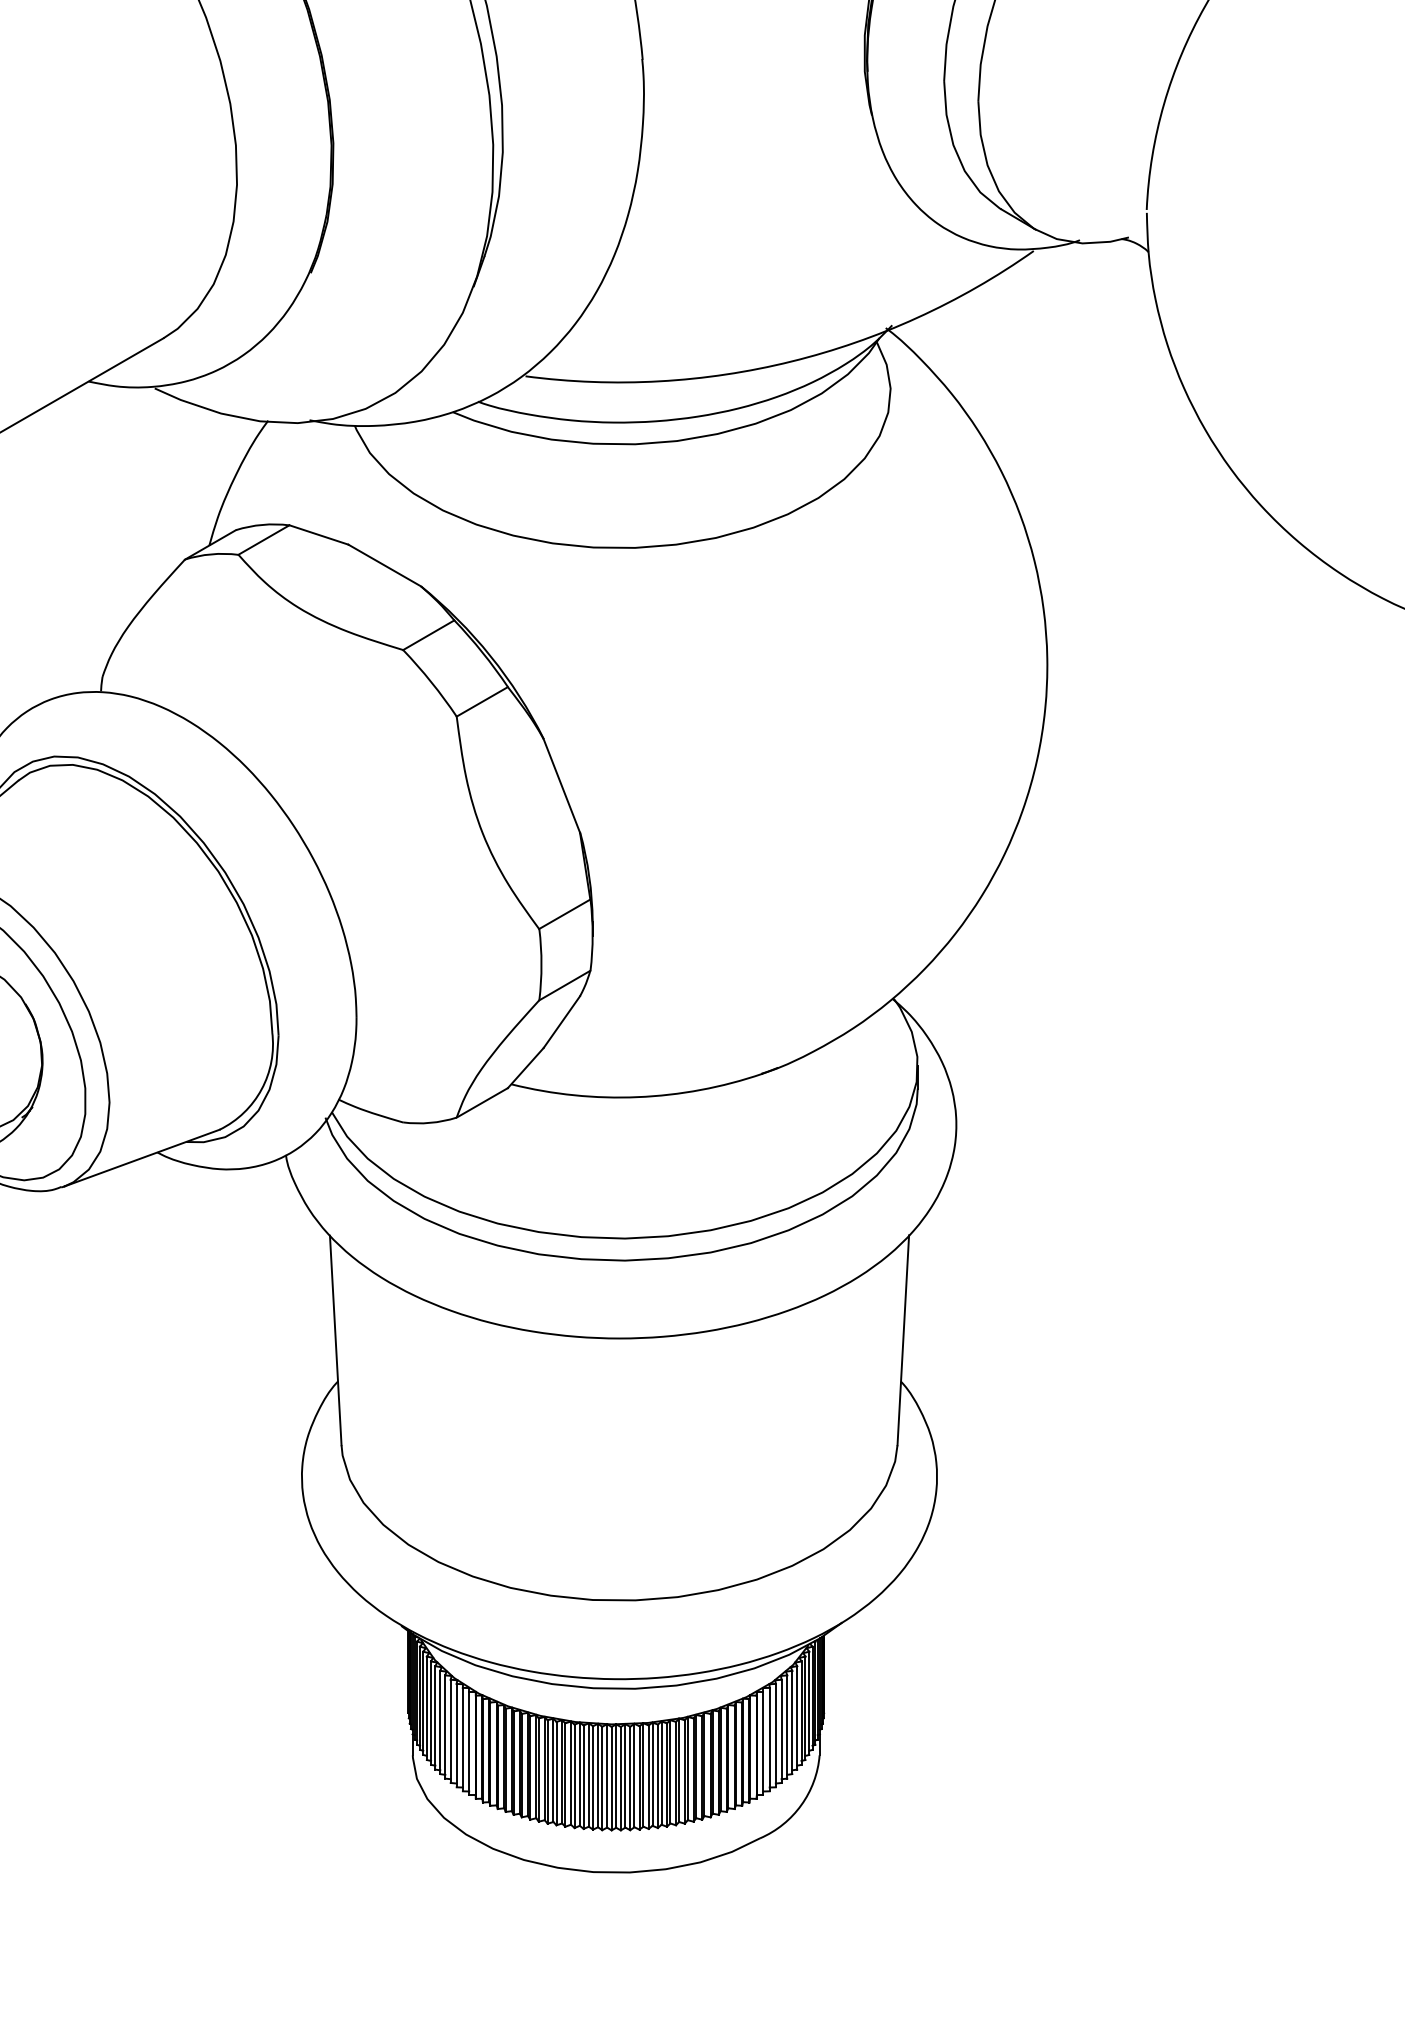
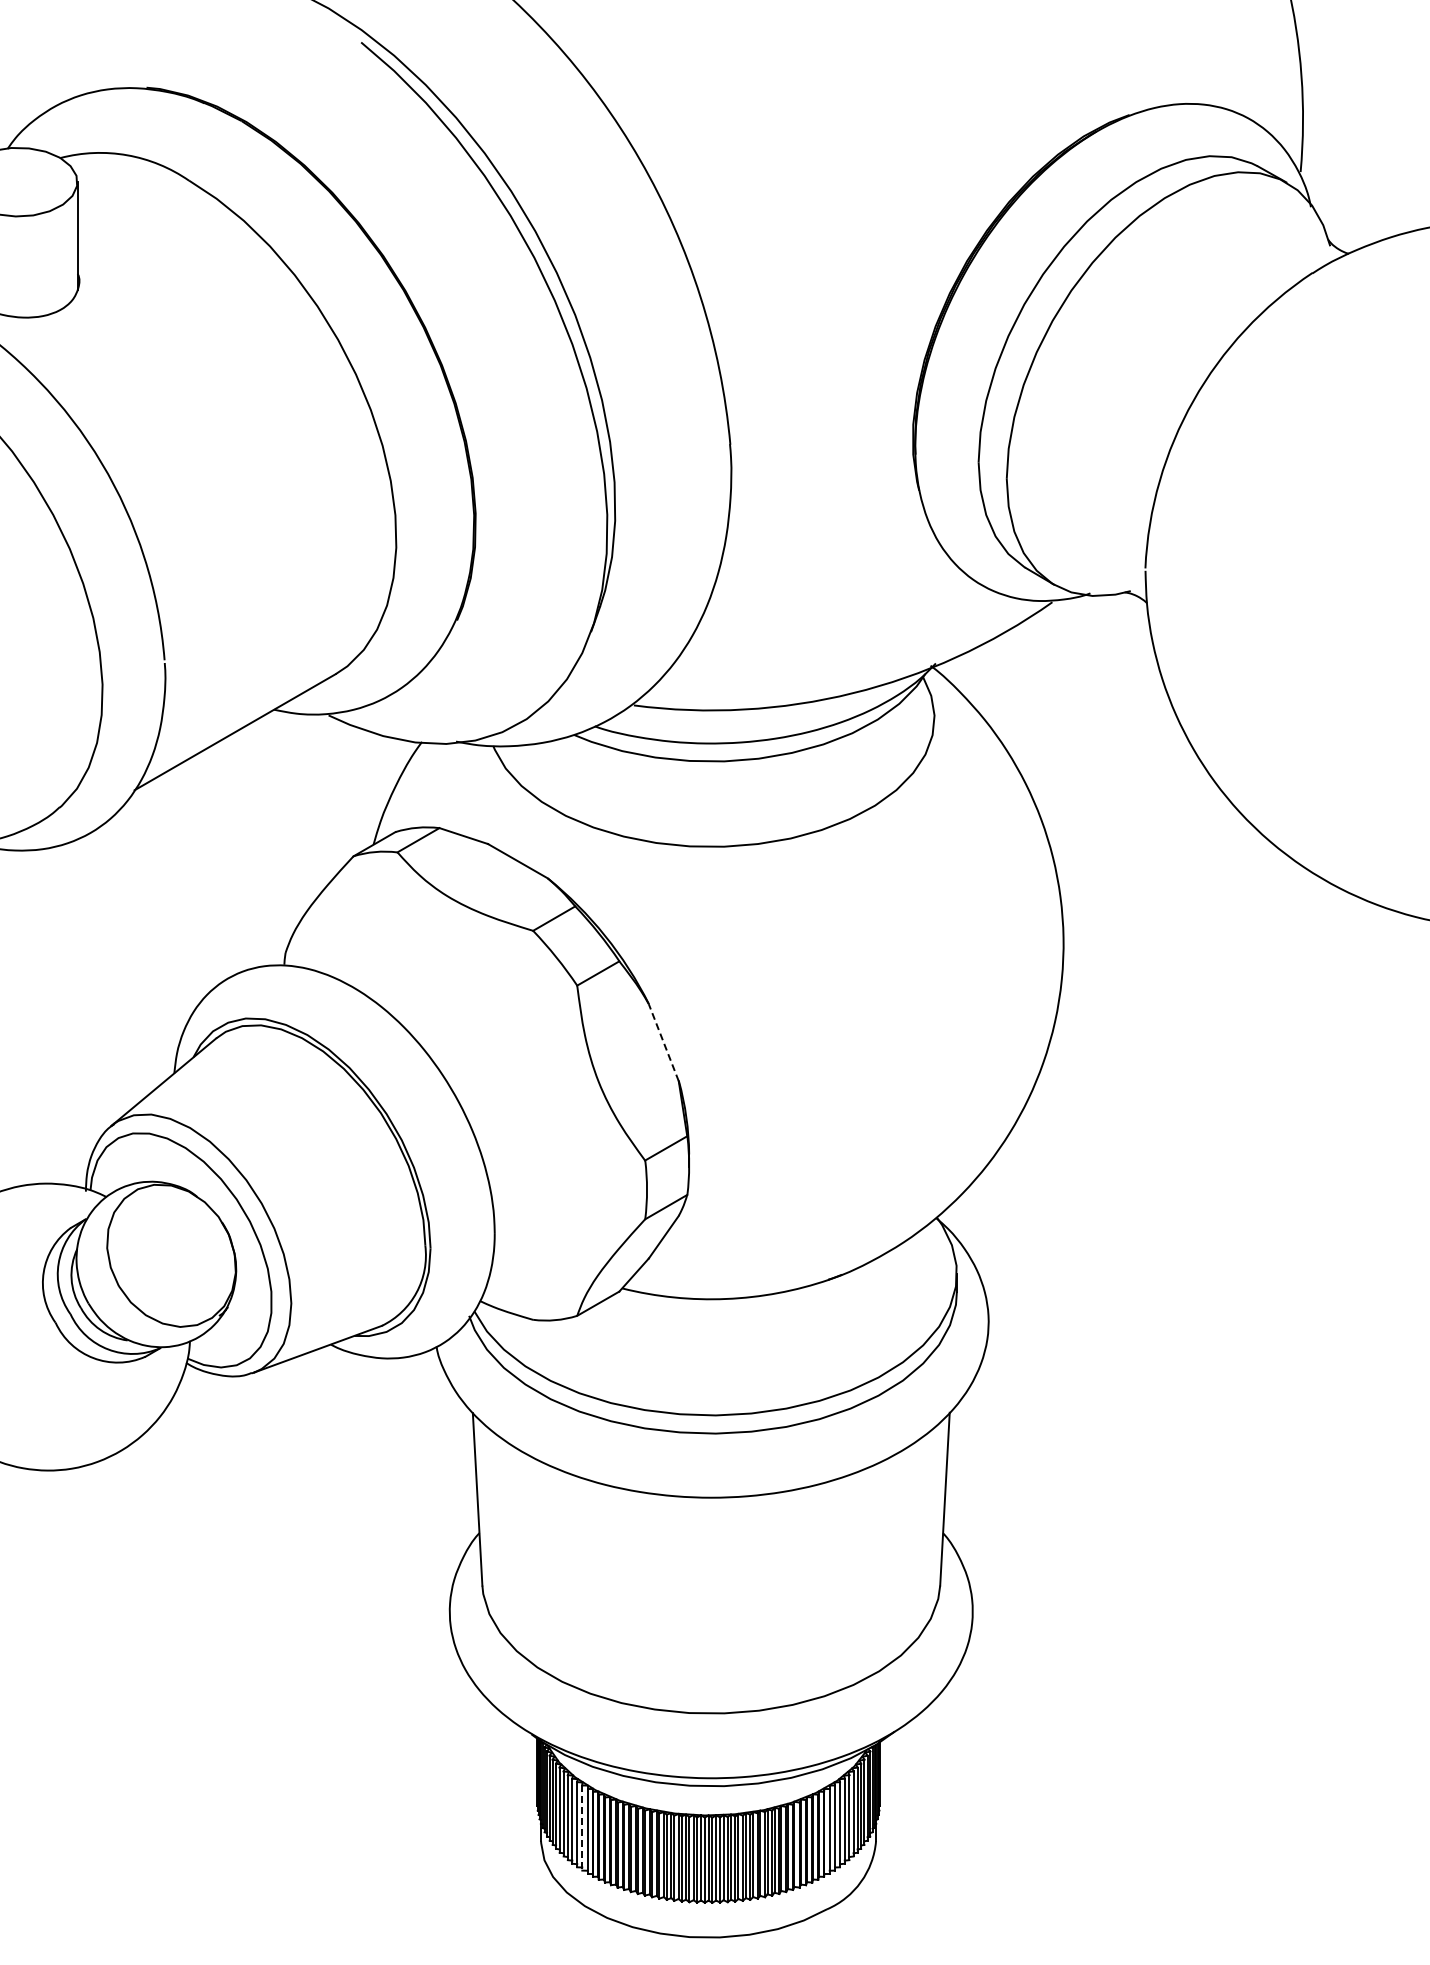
line: (561, 785) -> (663, 1042), solid -> dashed
line: (463, 1740) -> (582, 1828), solid -> dashed

